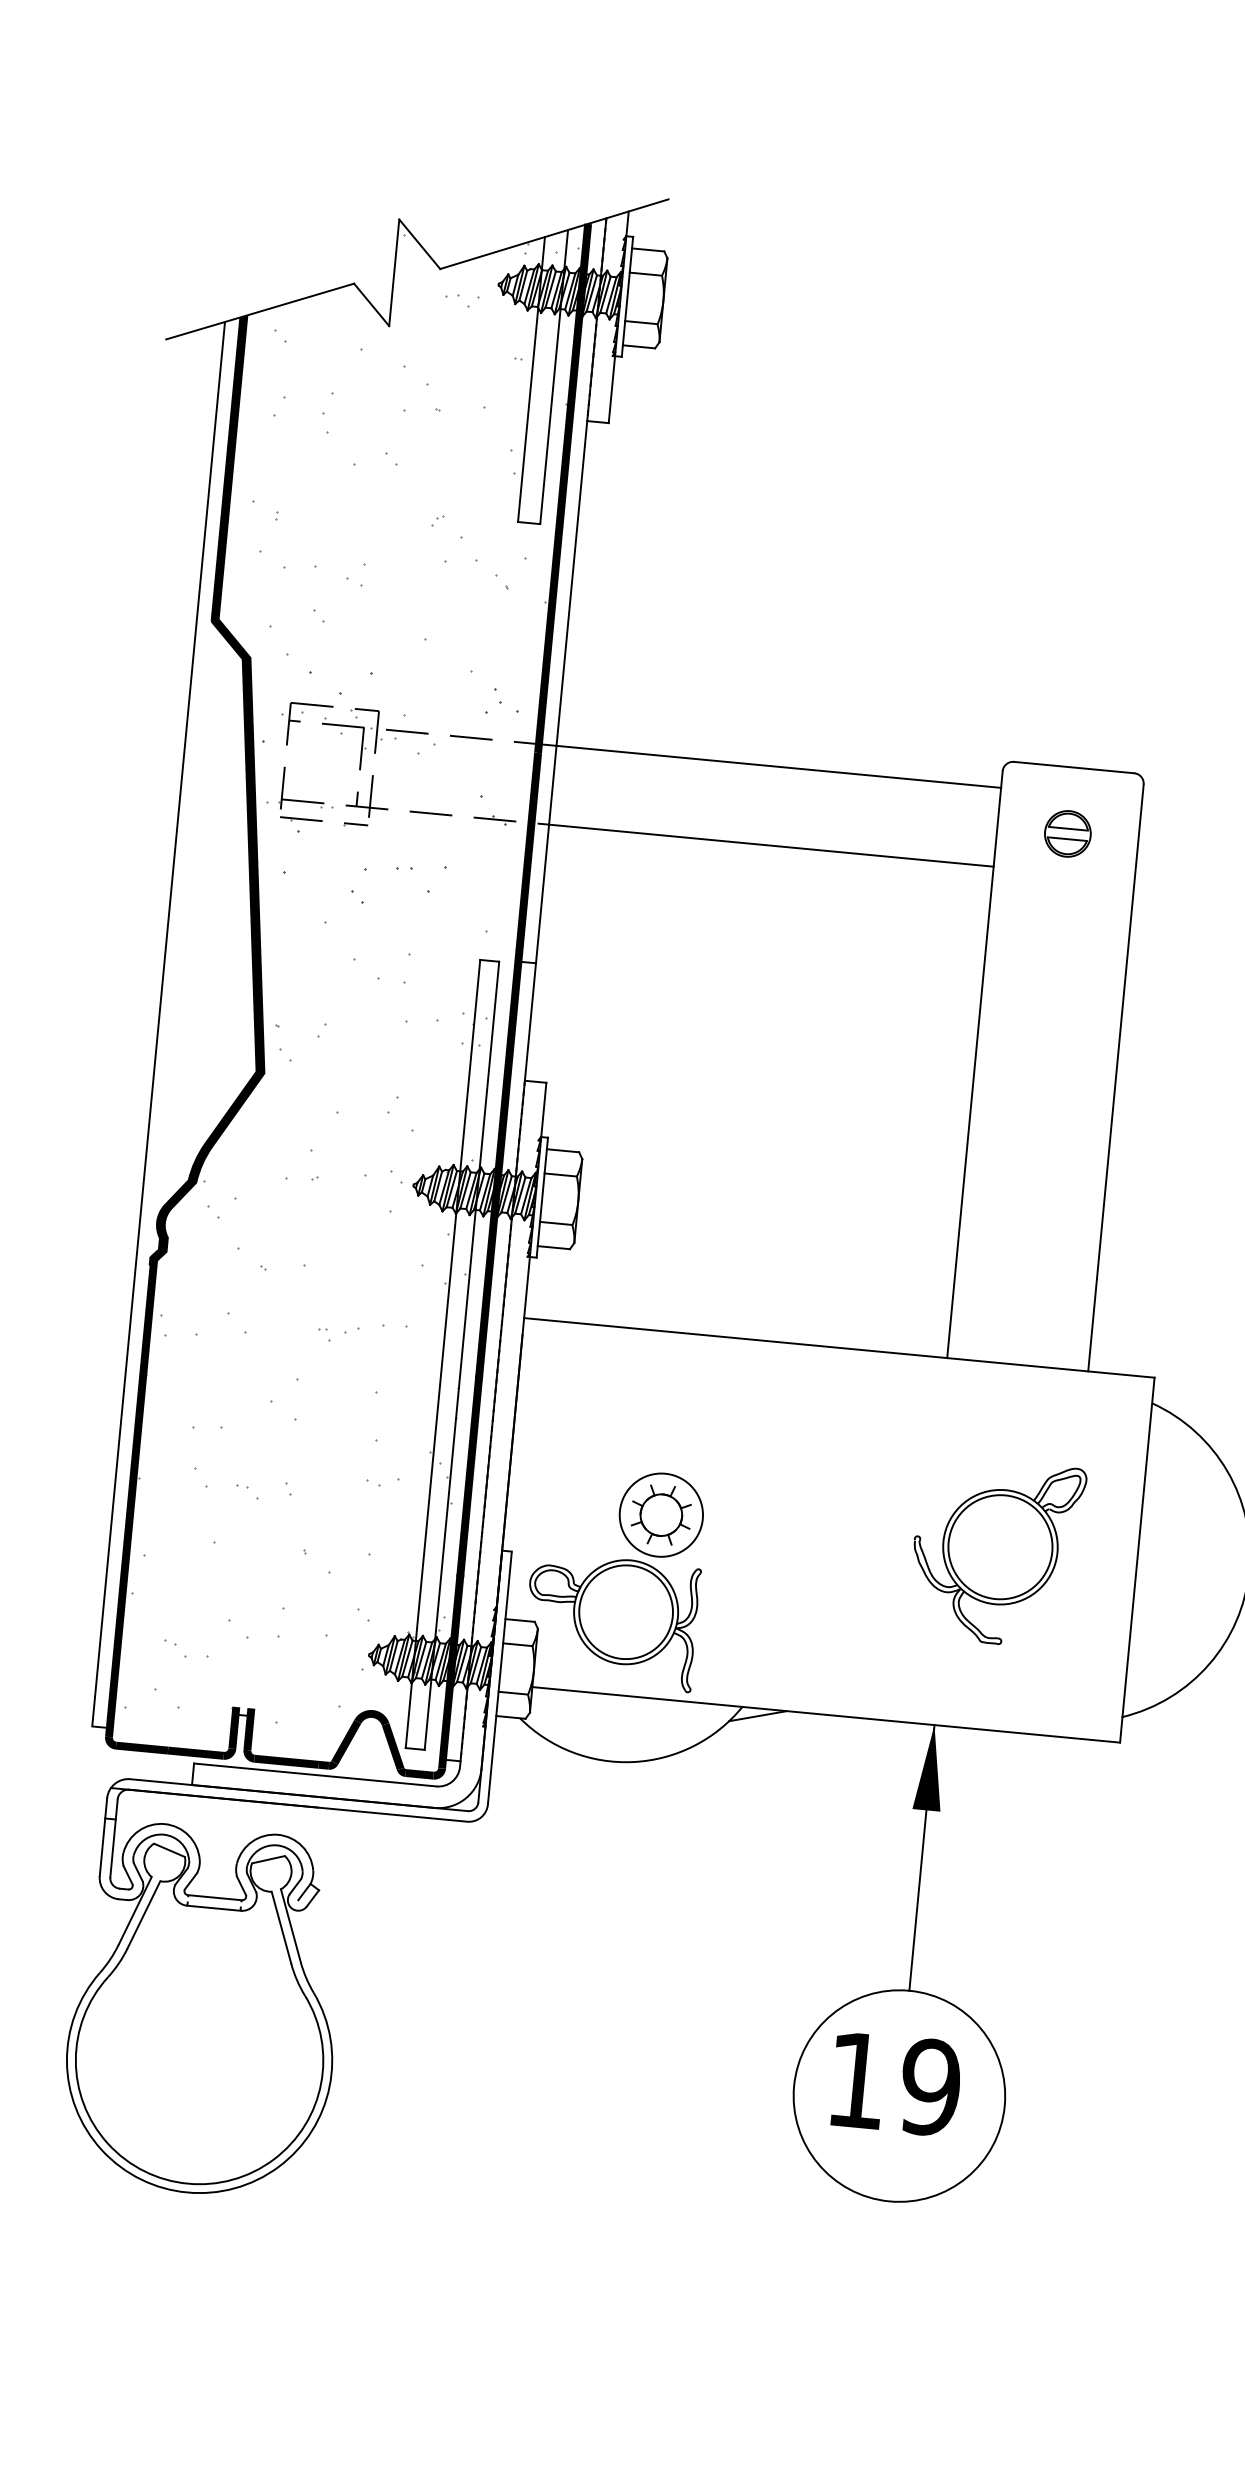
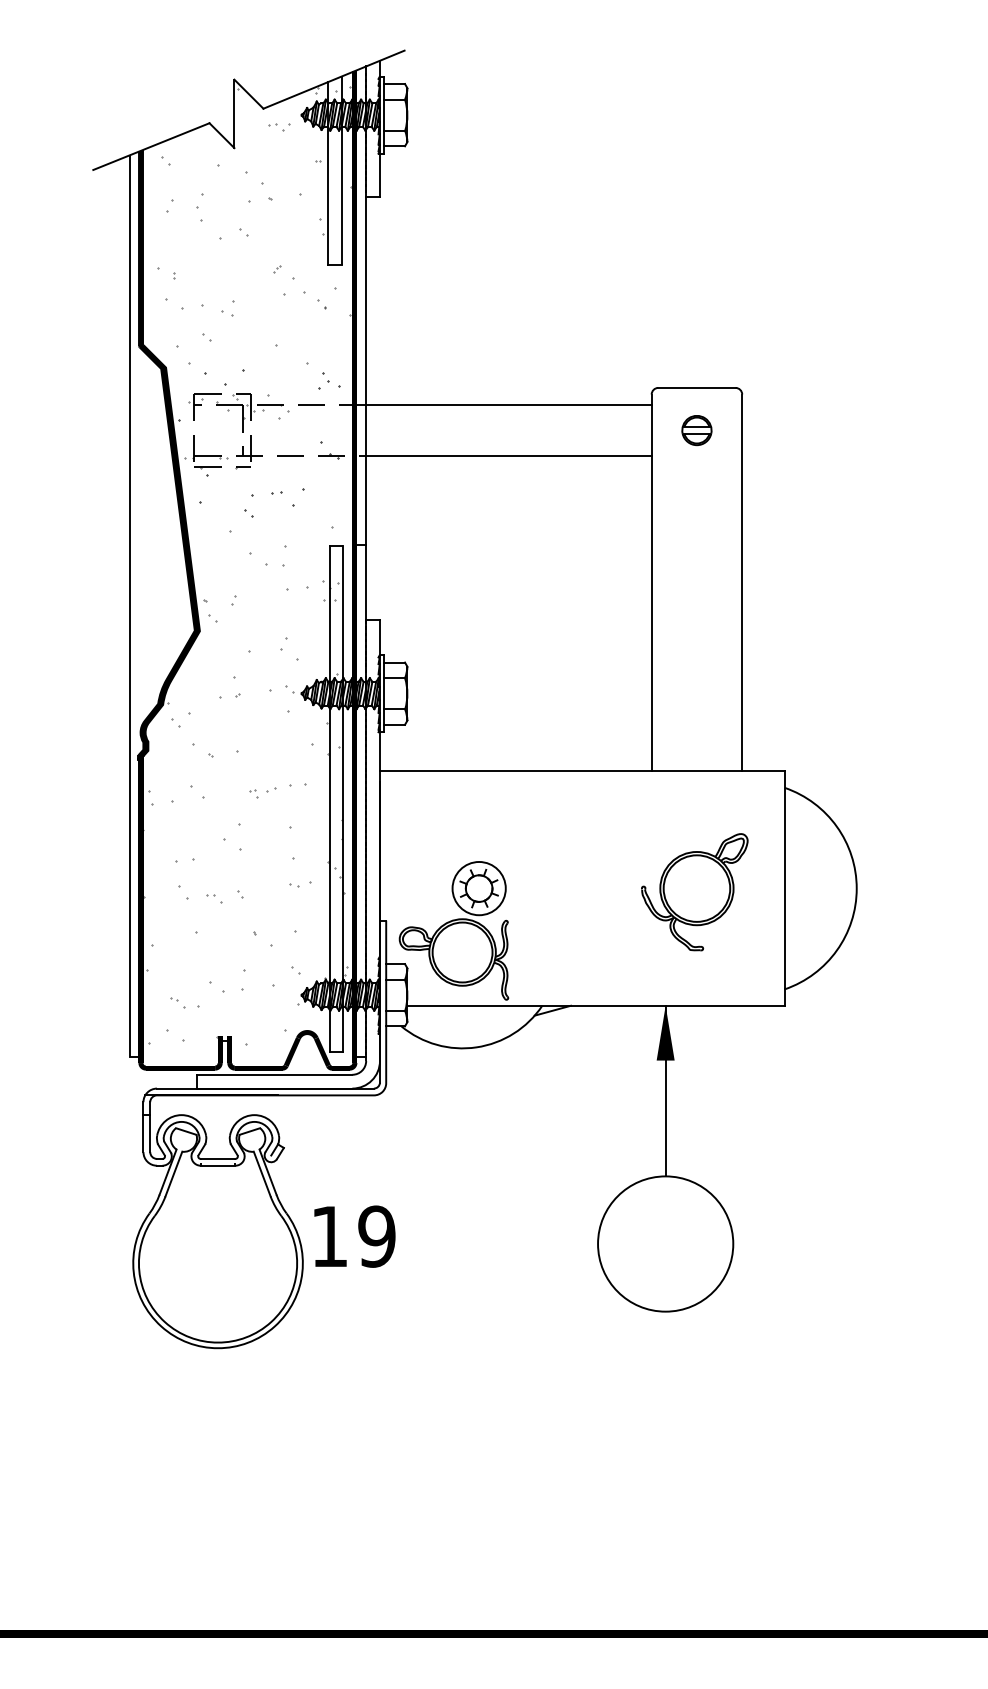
text: (895, 2083) -> (354, 1236), moved

